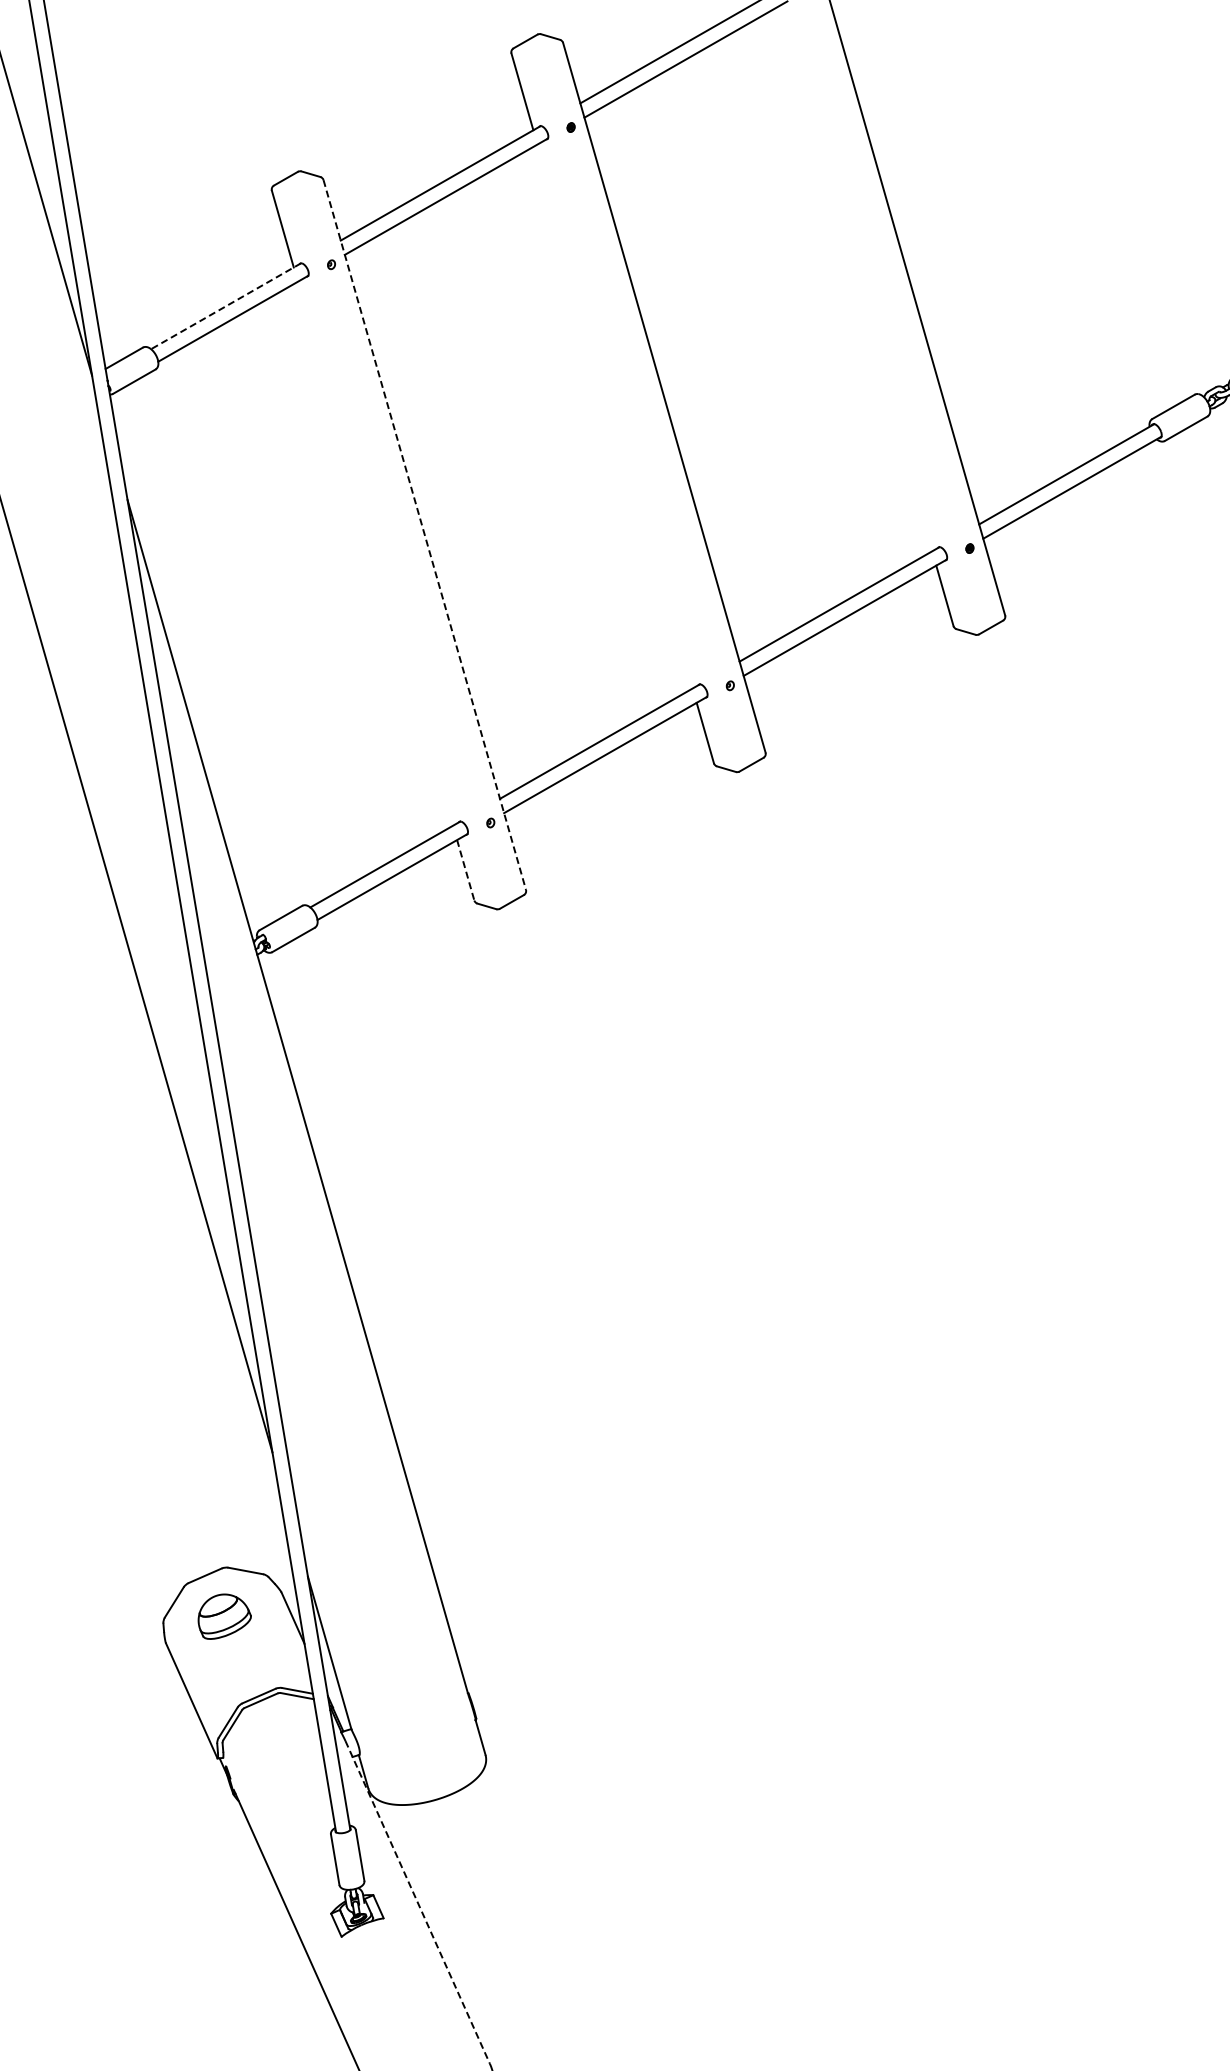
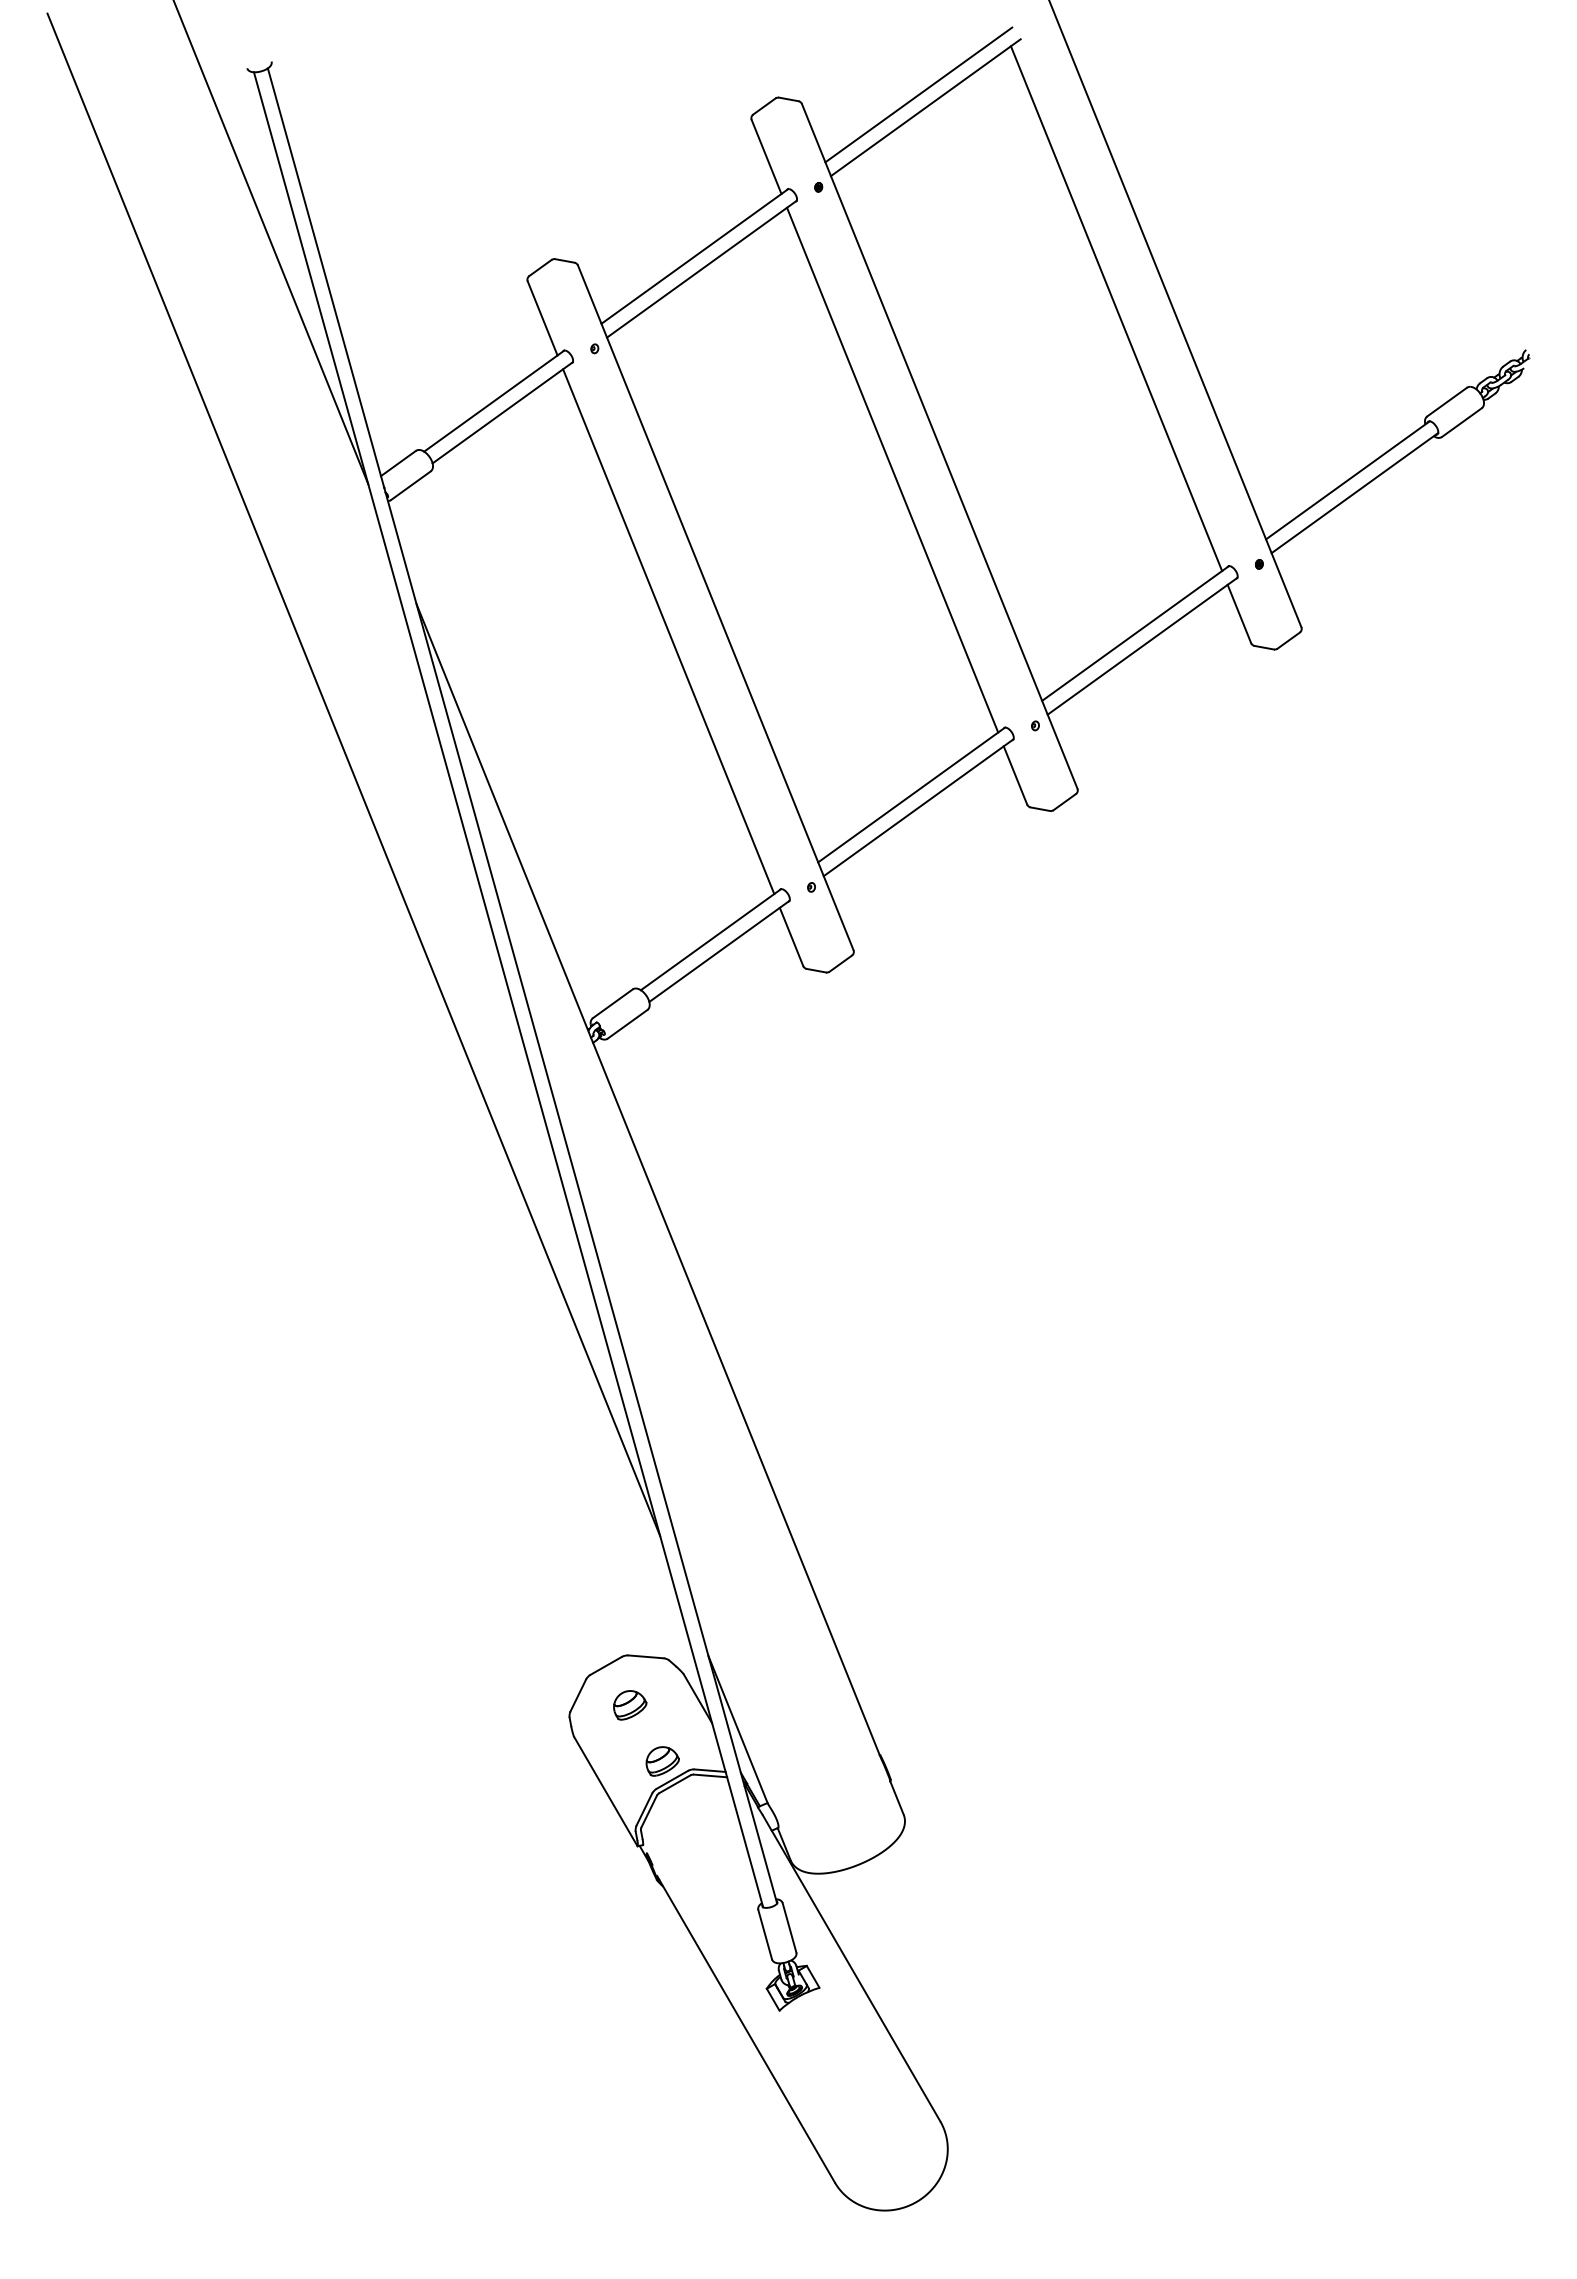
line: (854, 279) -> (1116, 308), added
line: (225, 306) -> (493, 401), dashed -> solid
line: (614, 415) -> (892, 469), added
line: (424, 535) -> (715, 608), dashed -> solid
line: (375, 553) -> (668, 631), added
line: (465, 870) -> (791, 937), dashed -> solid
part: (225, 1617) -> (630, 1705), size x0.62
part: (251, 1676) -> (662, 1761), added
line: (417, 1902) -> (851, 1968), dashed -> solid

